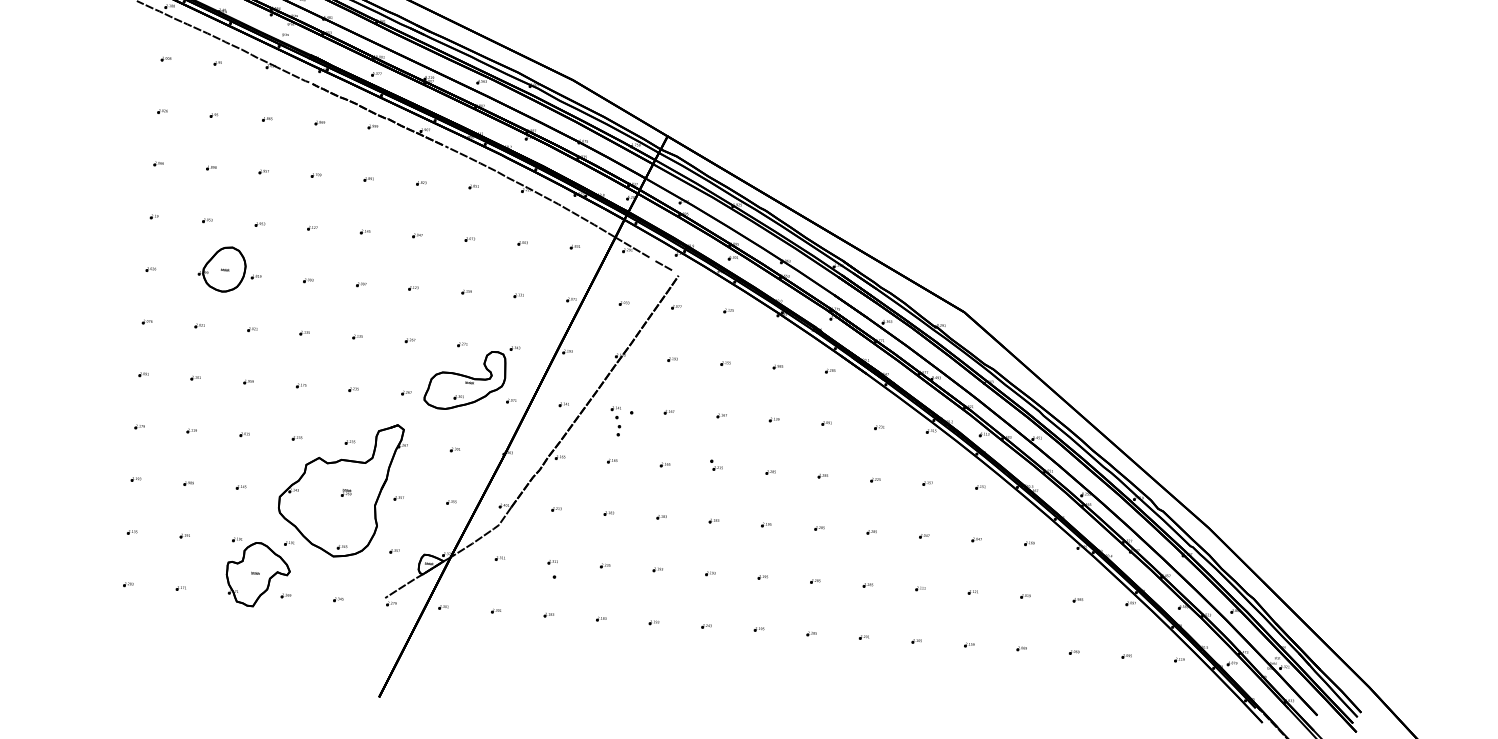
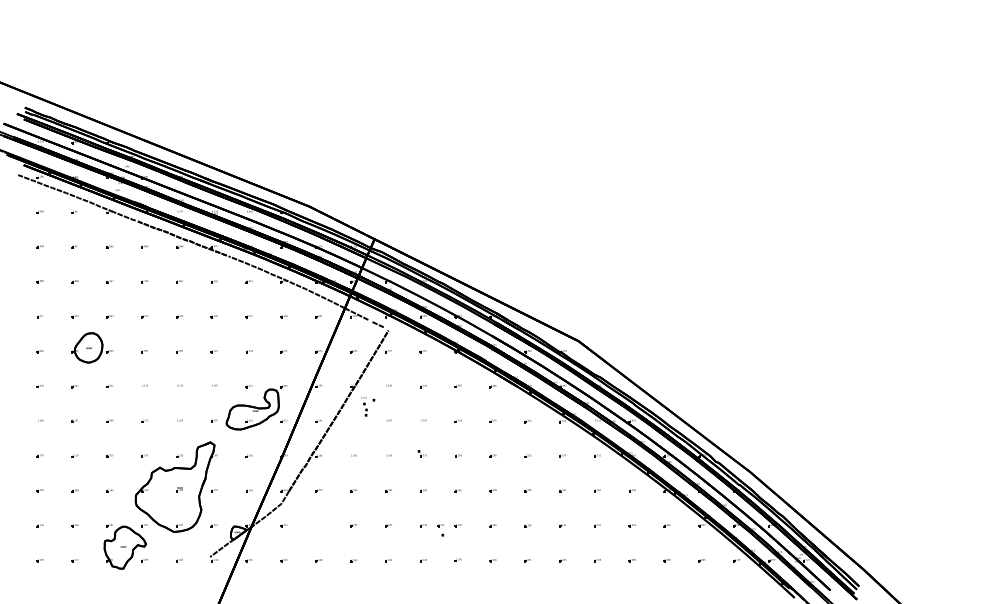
part: (622, 421) -> (368, 406), moved
part: (551, 569) -> (440, 530), moved

